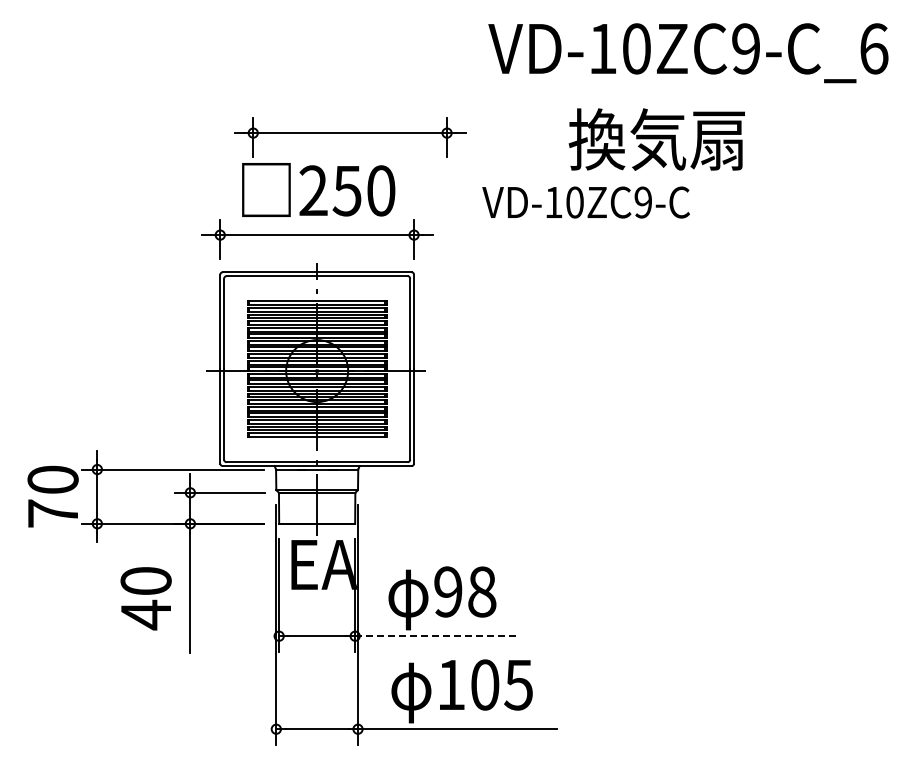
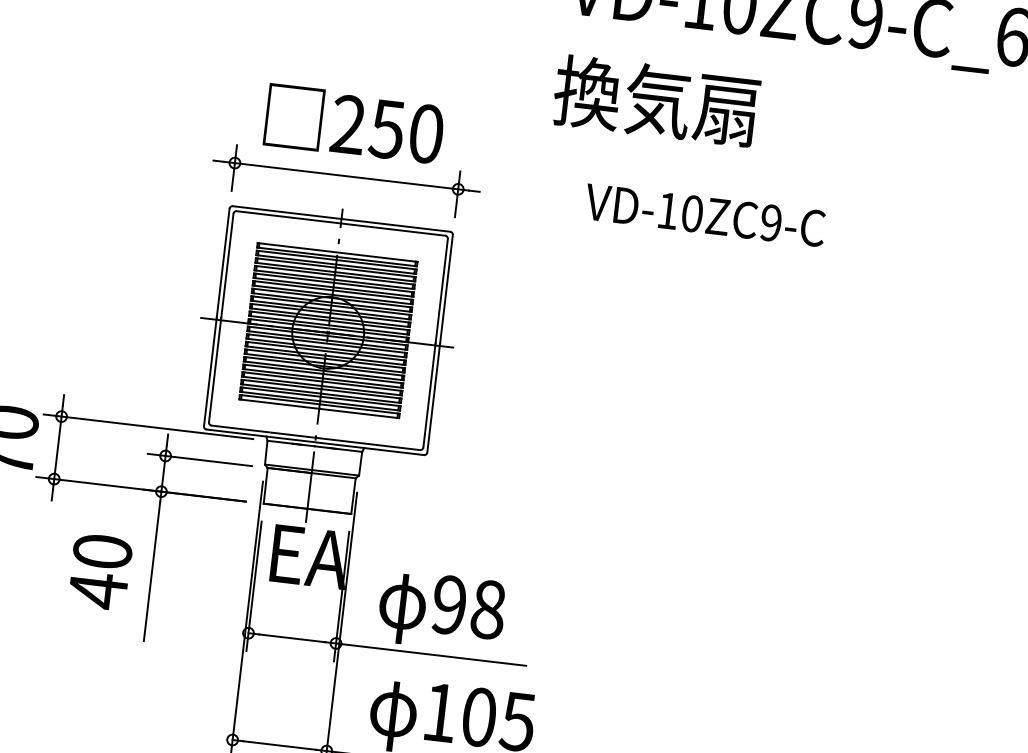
part: (350, 137) -> (398, 68), removed
text: (656, 139) -> (656, 100), moved
text: (585, 202) -> (704, 215), moved
line: (437, 636) -> (430, 654), dashed -> solid

